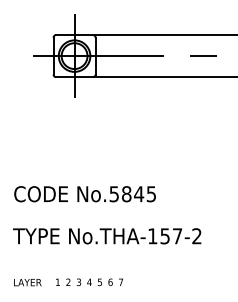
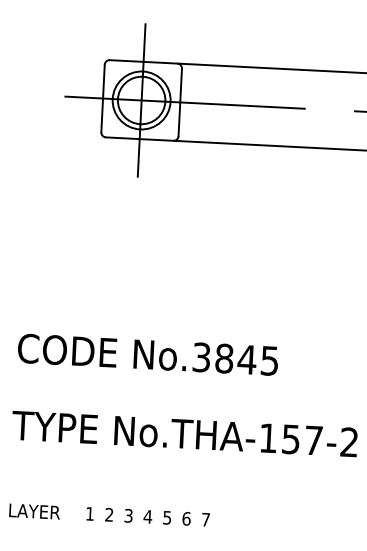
text: (114, 193) -> (202, 356), No.5845 -> No.3845

